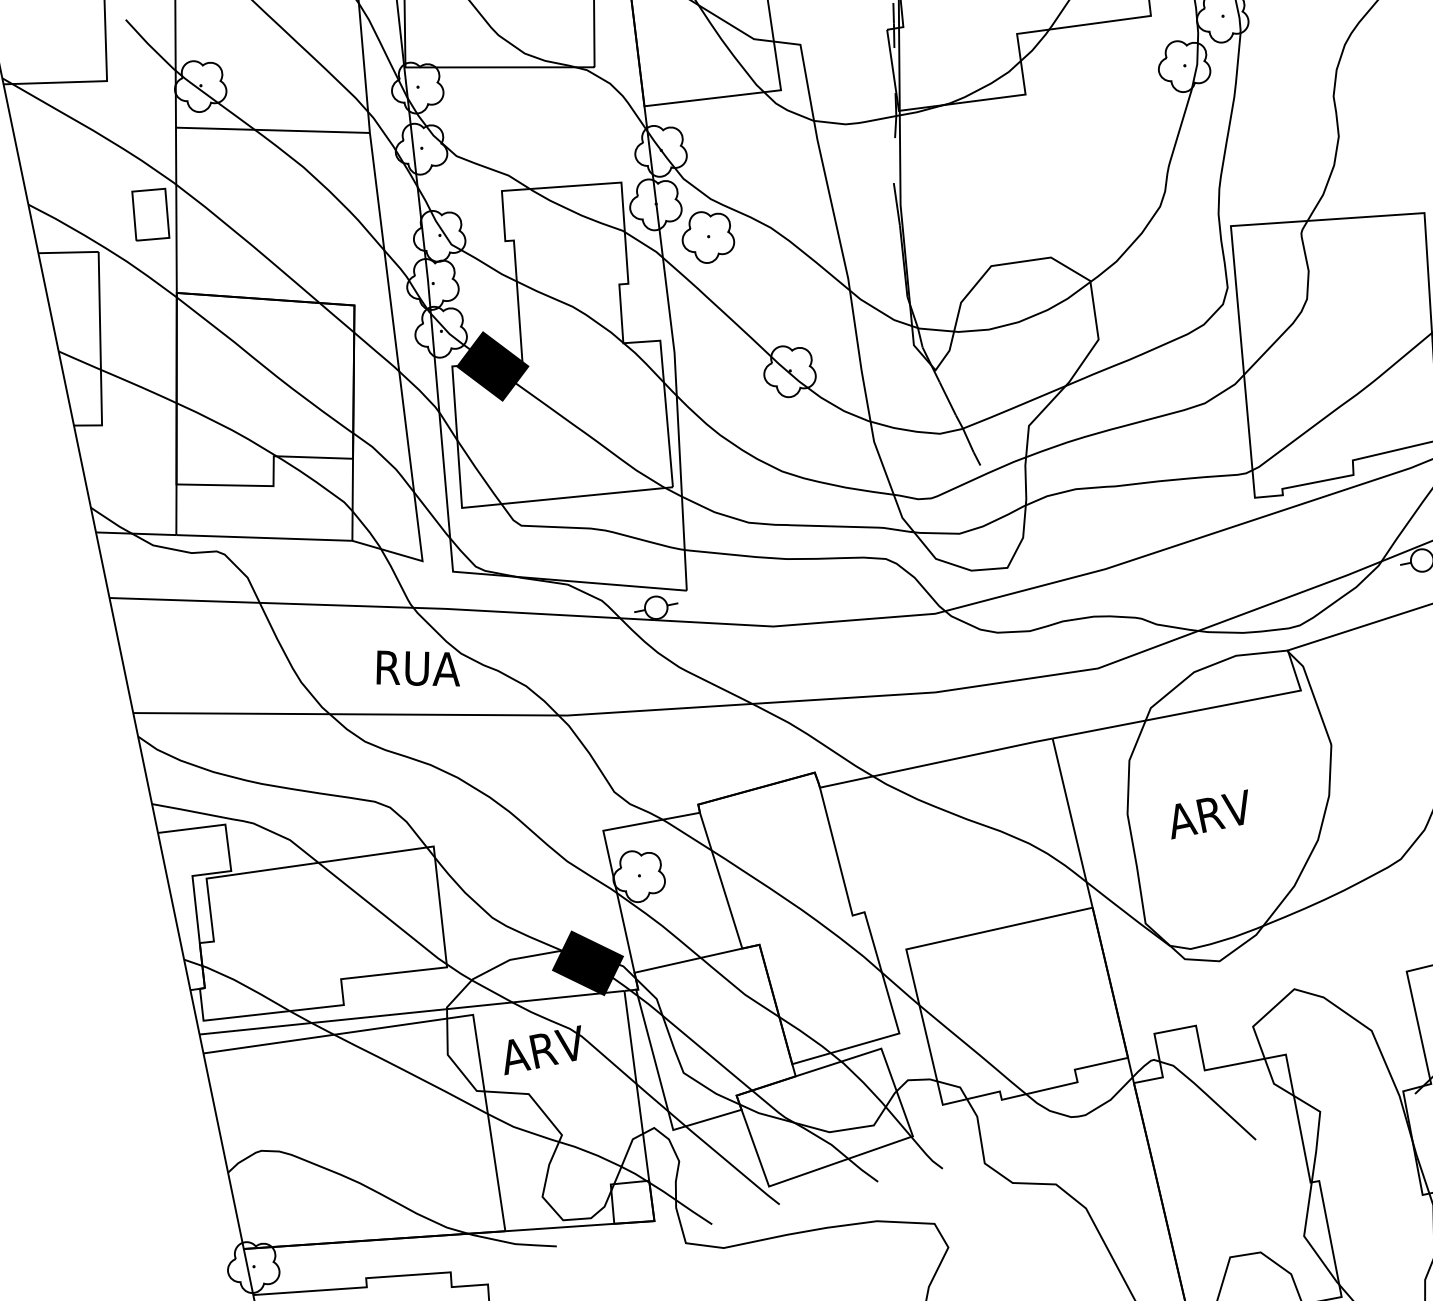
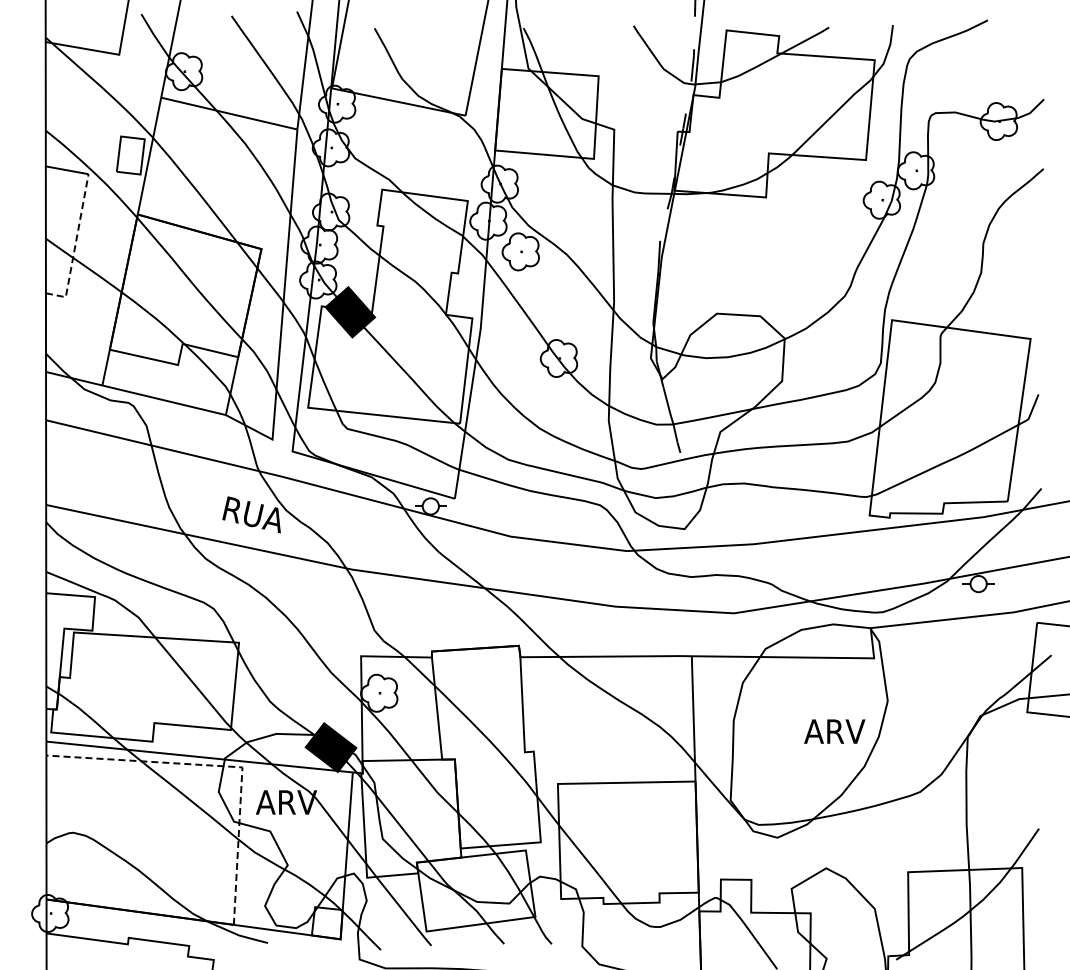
line: (101, 353) -> (75, 246), solid -> dashed
text: (1209, 814) -> (834, 731), moved
line: (447, 1018) -> (223, 766), solid -> dashed

